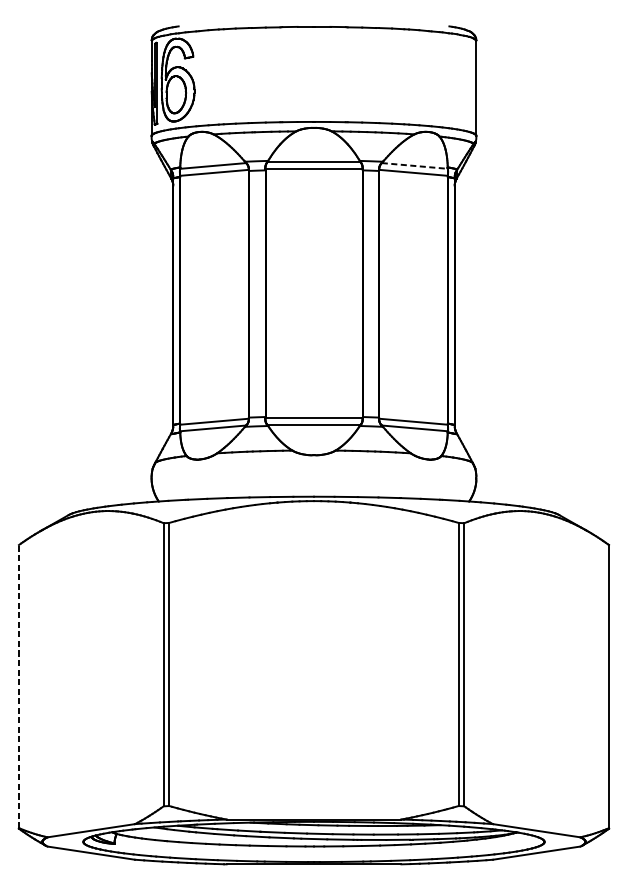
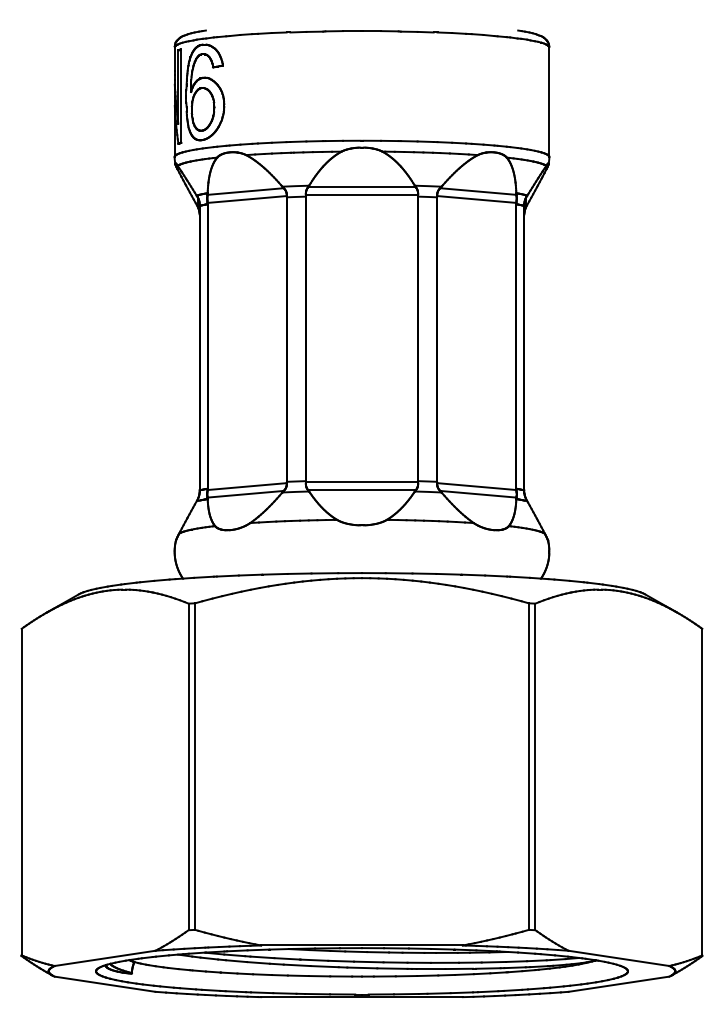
line: (414, 165) -> (478, 191), dashed -> solid
line: (18, 686) -> (21, 791), dashed -> solid

